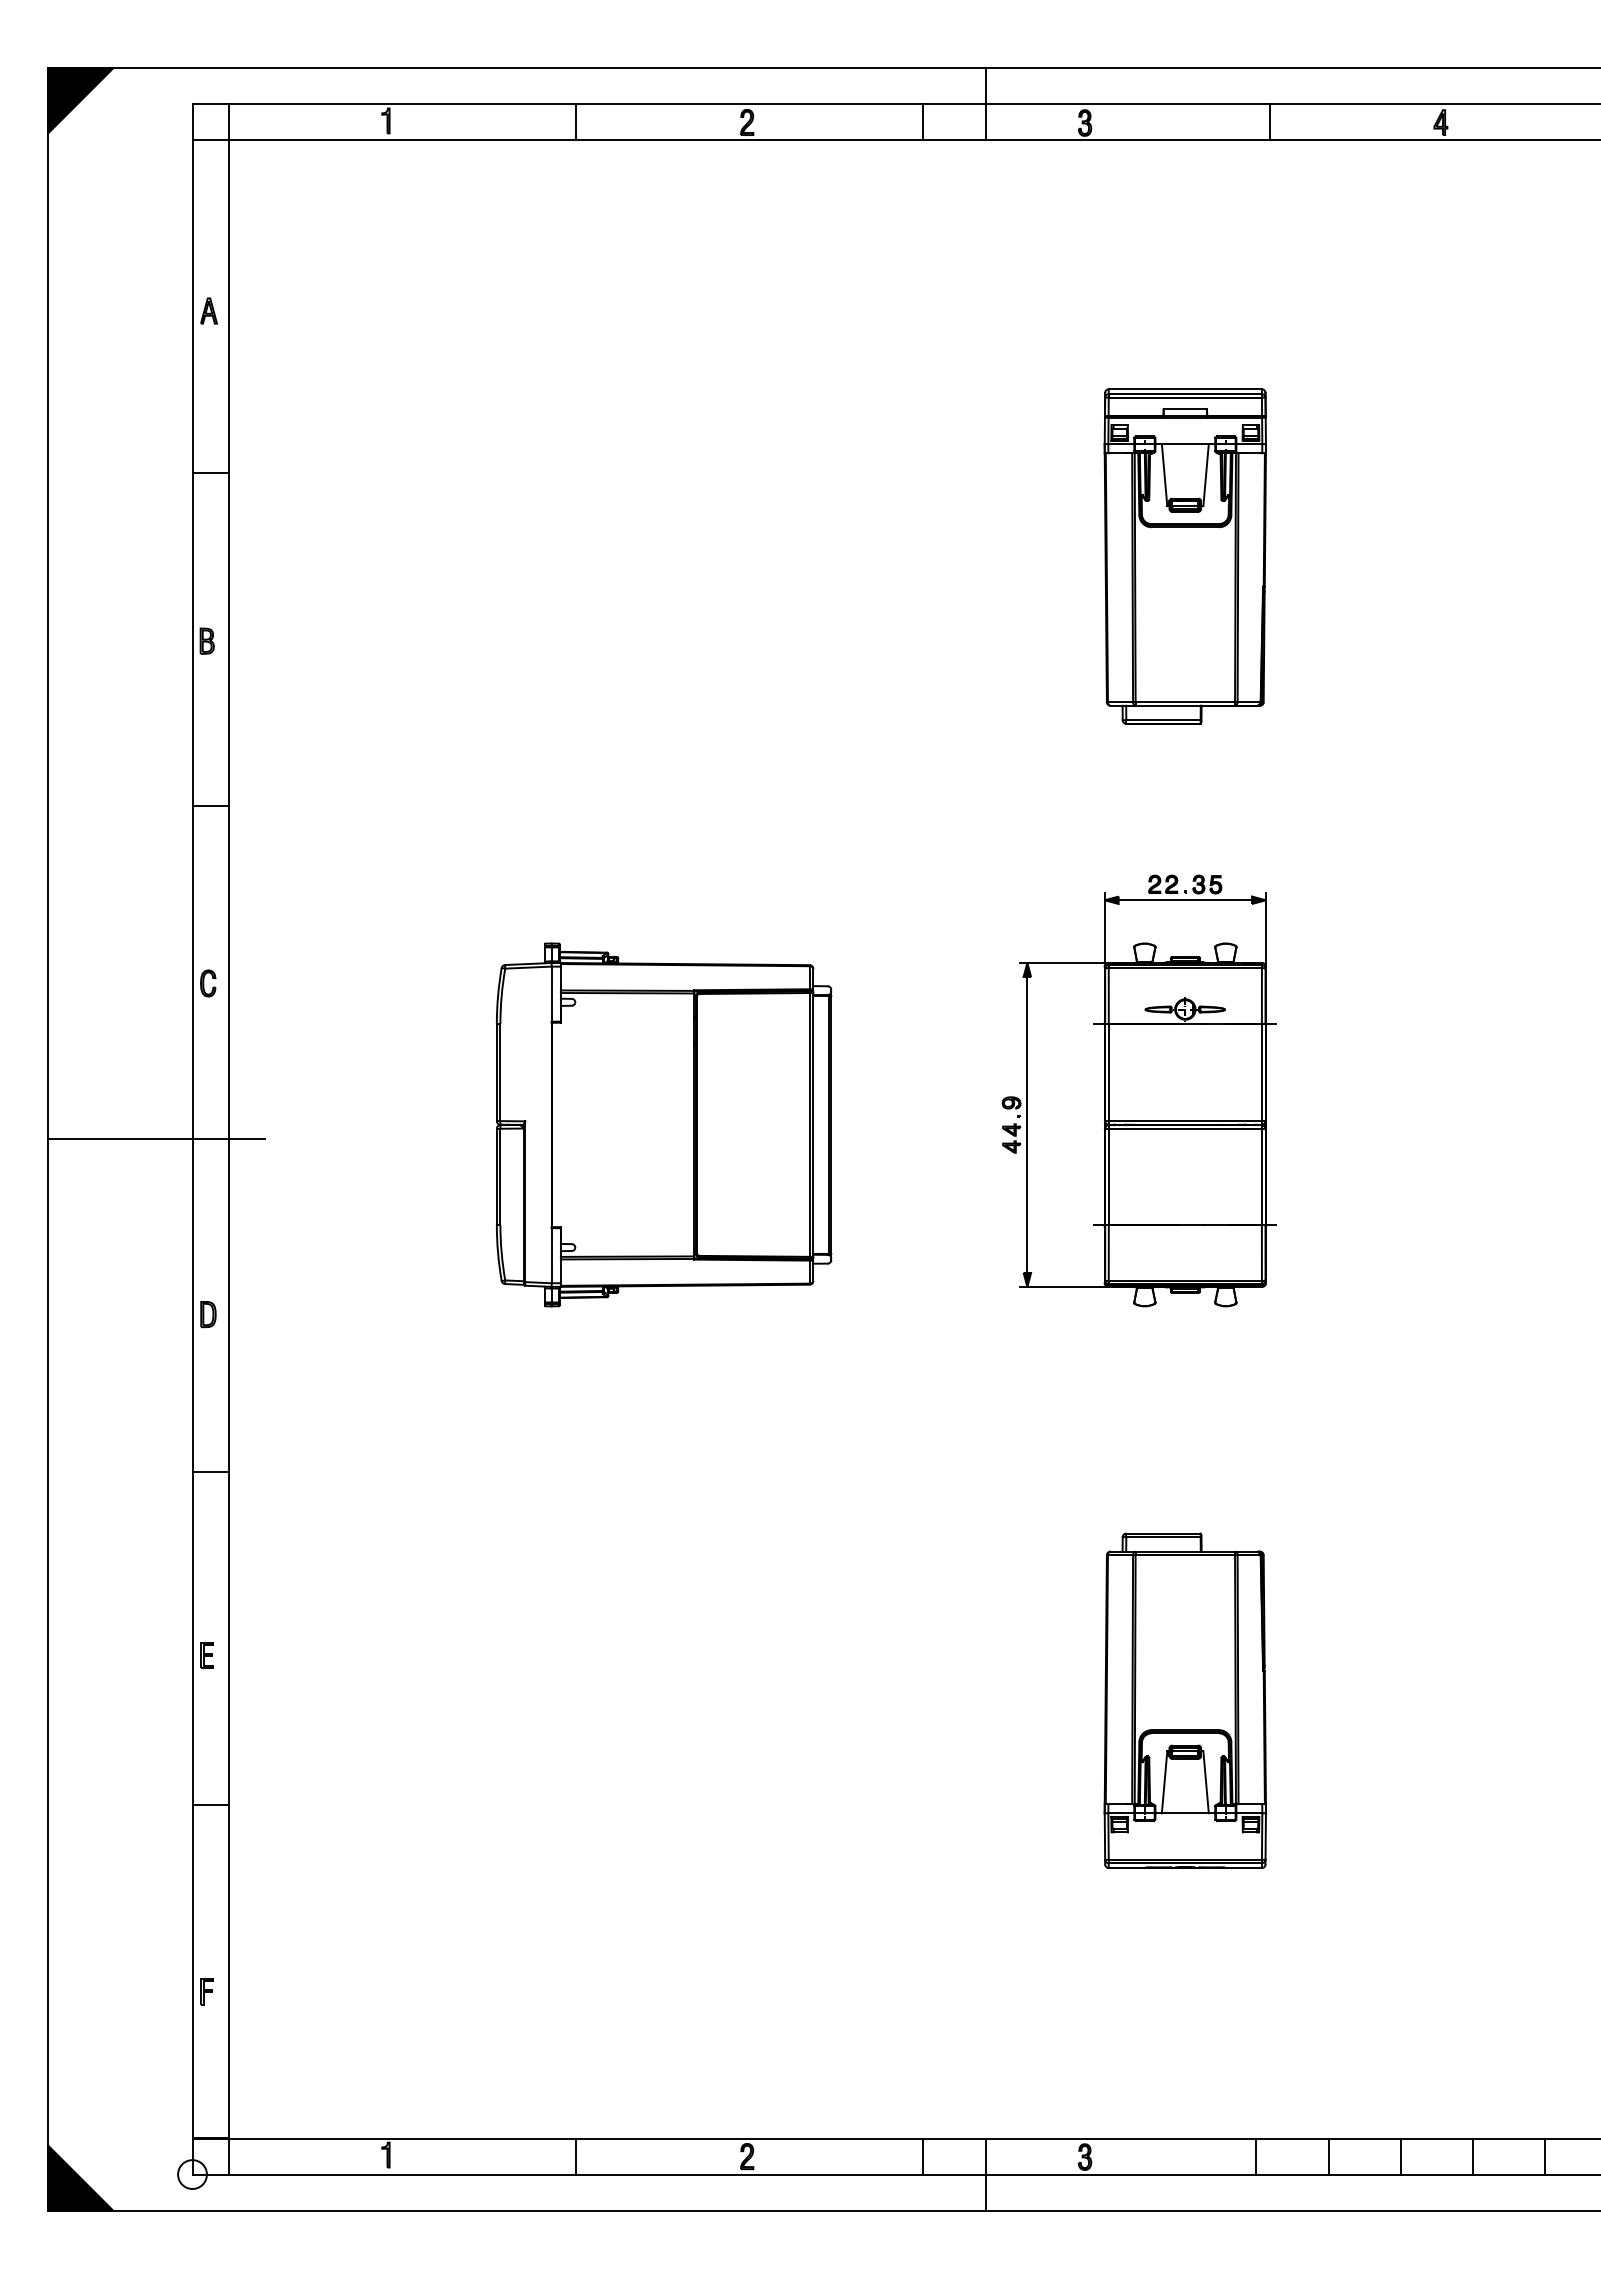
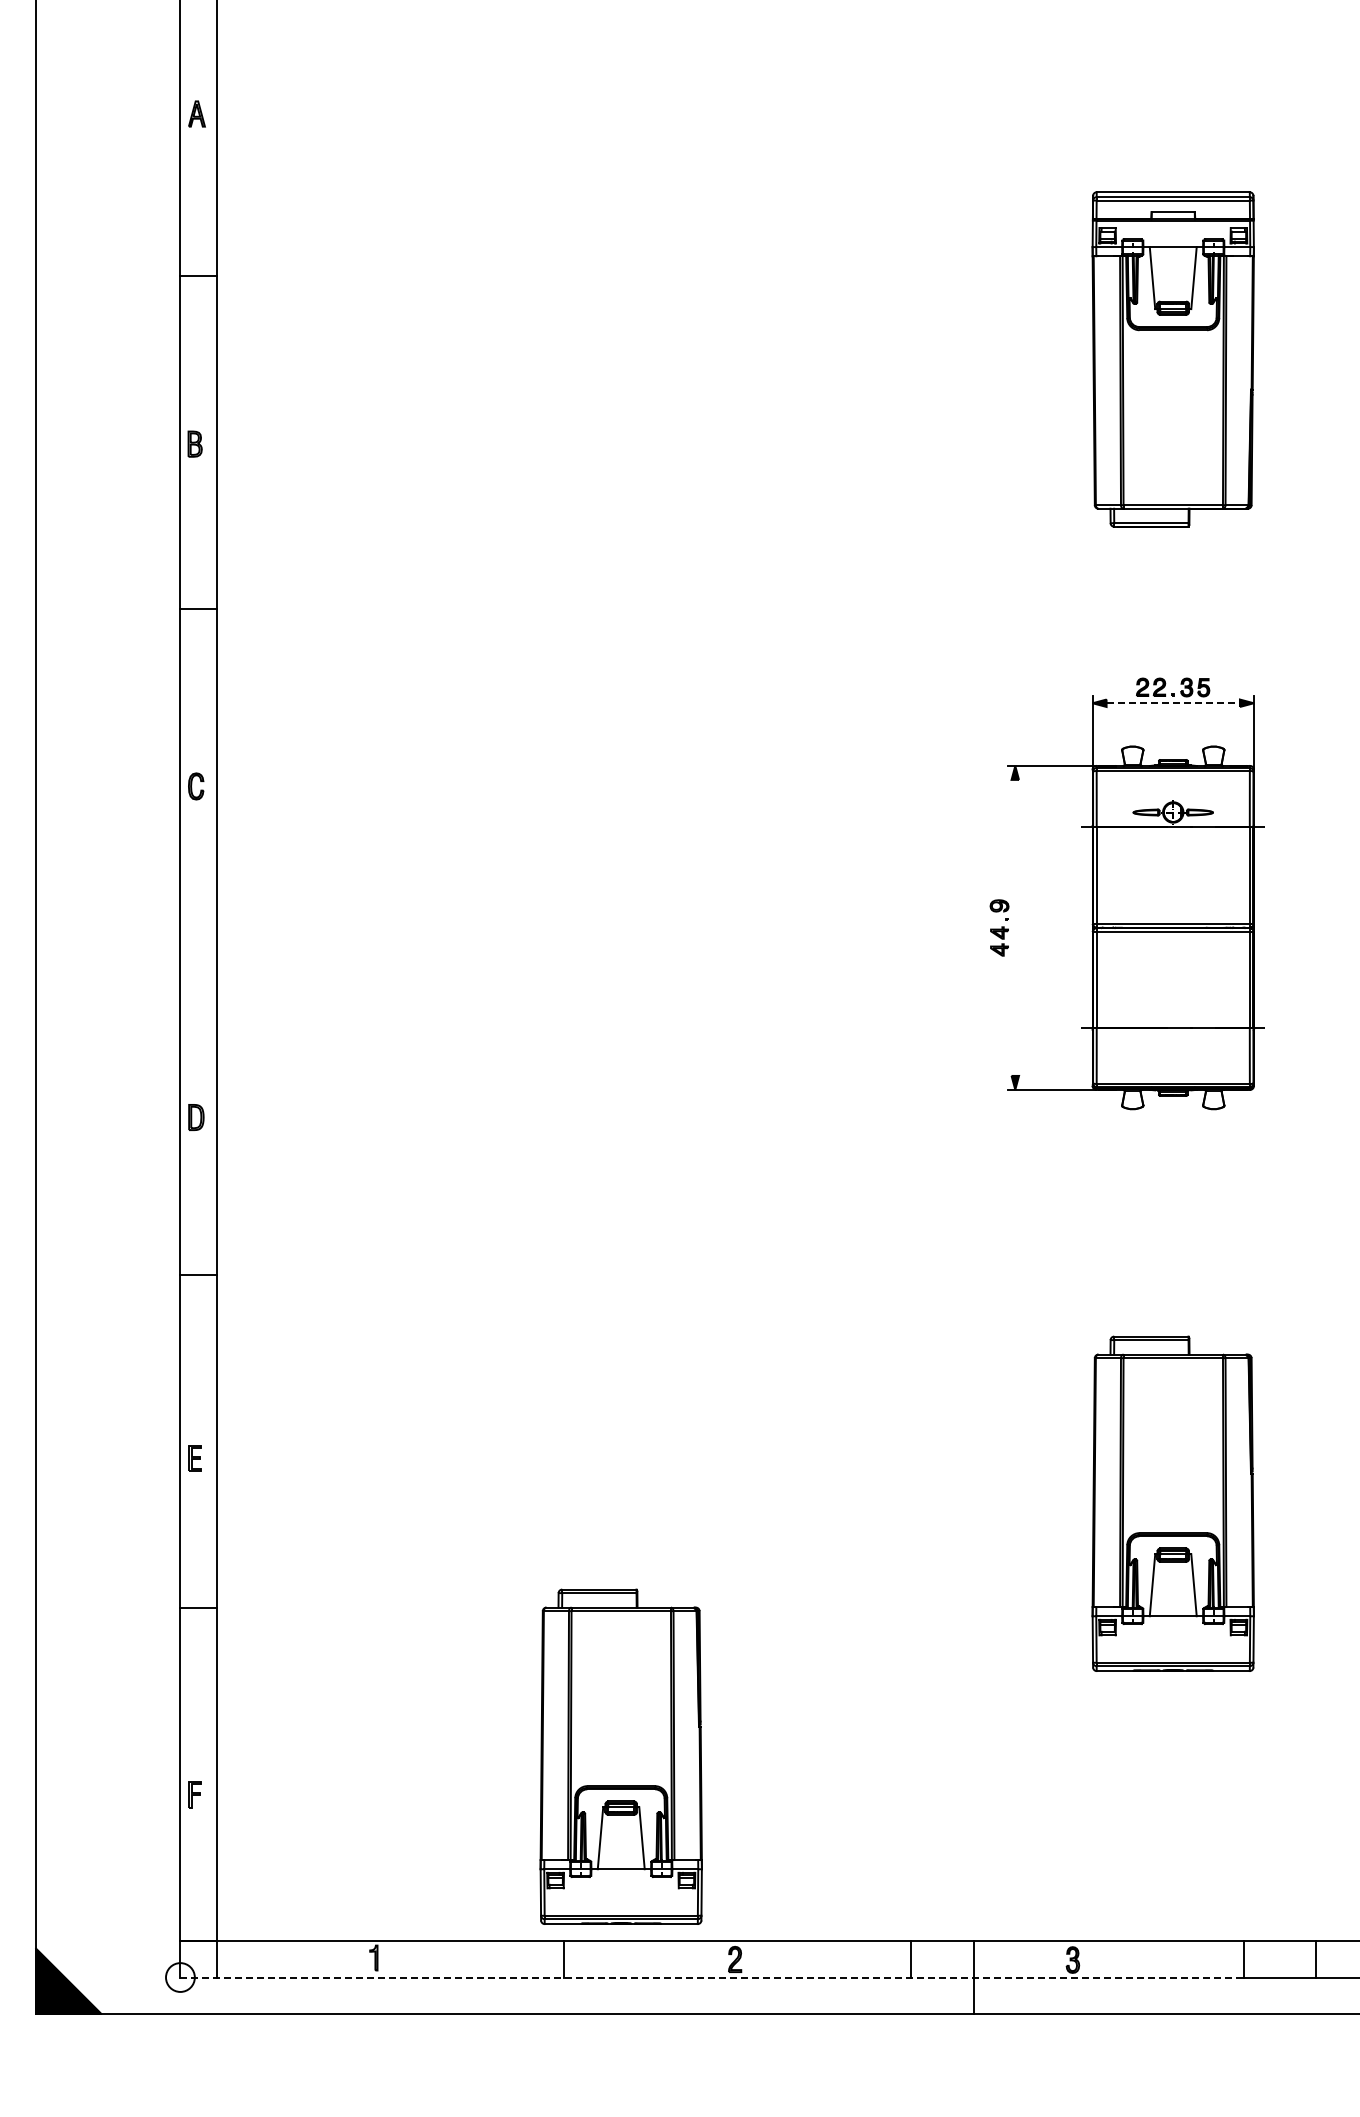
line: (1185, 900) -> (1173, 703), solid -> dashed
part: (664, 1124) -> (652, 927), removed
line: (1027, 1124) -> (1015, 927), removed
line: (156, 1139) -> (144, 942), removed
part: (632, 1953) -> (620, 1756), added
line: (724, 2174) -> (712, 1977), solid -> dashed

